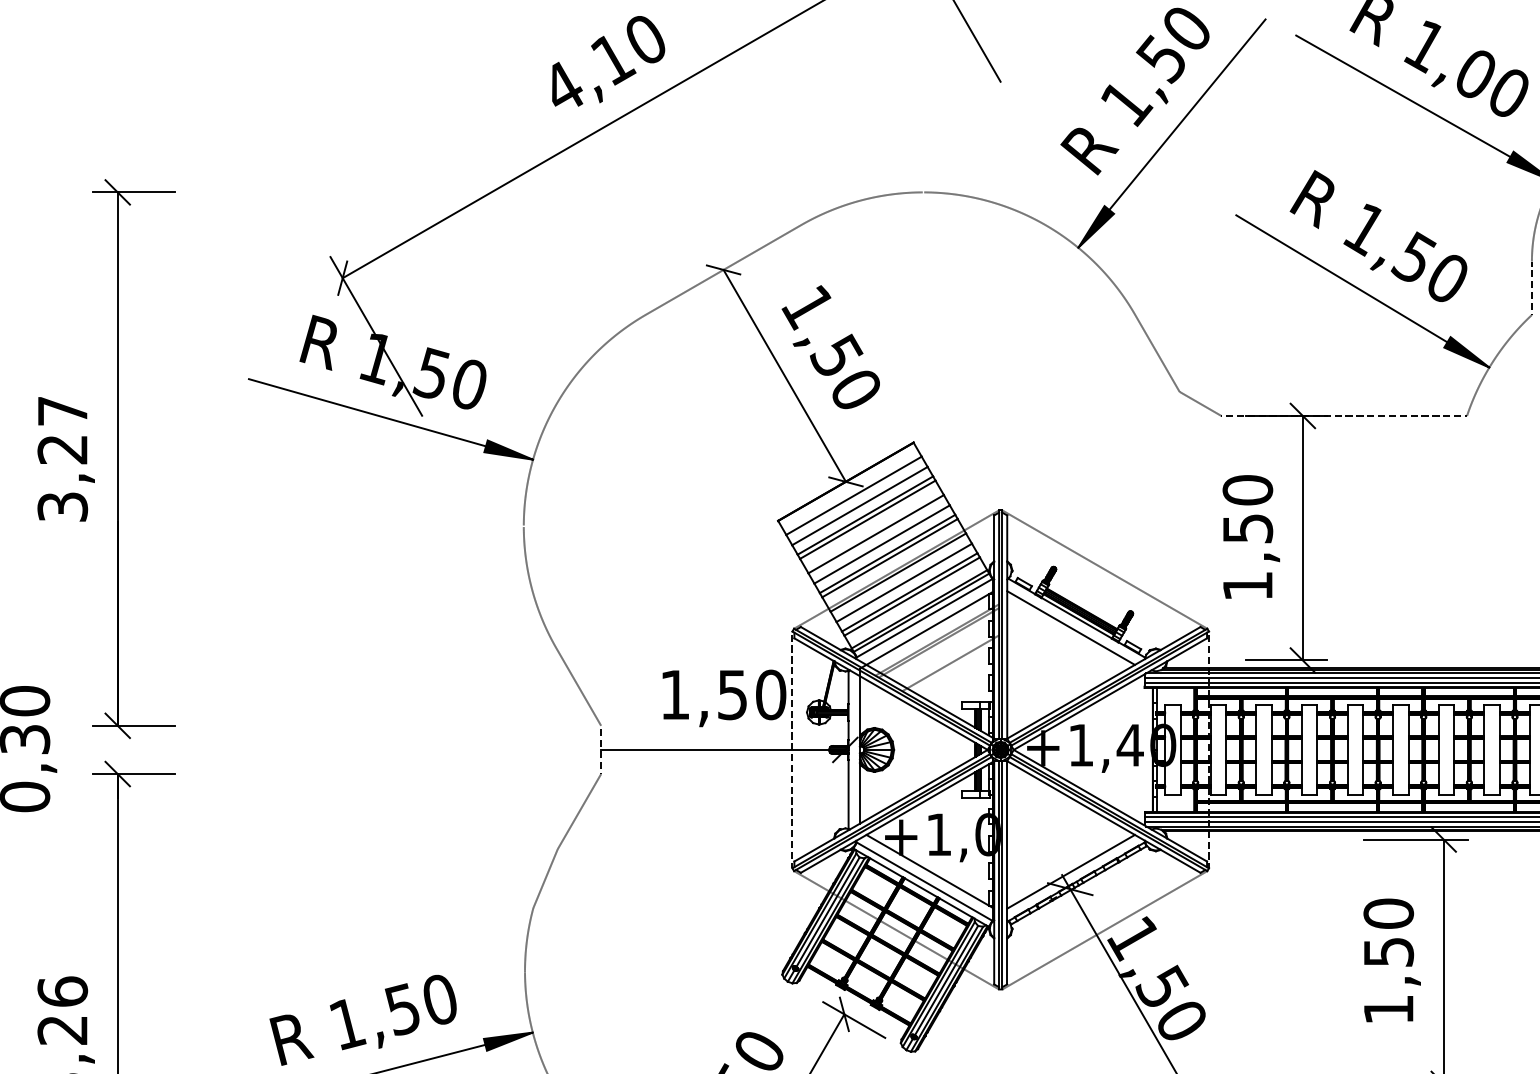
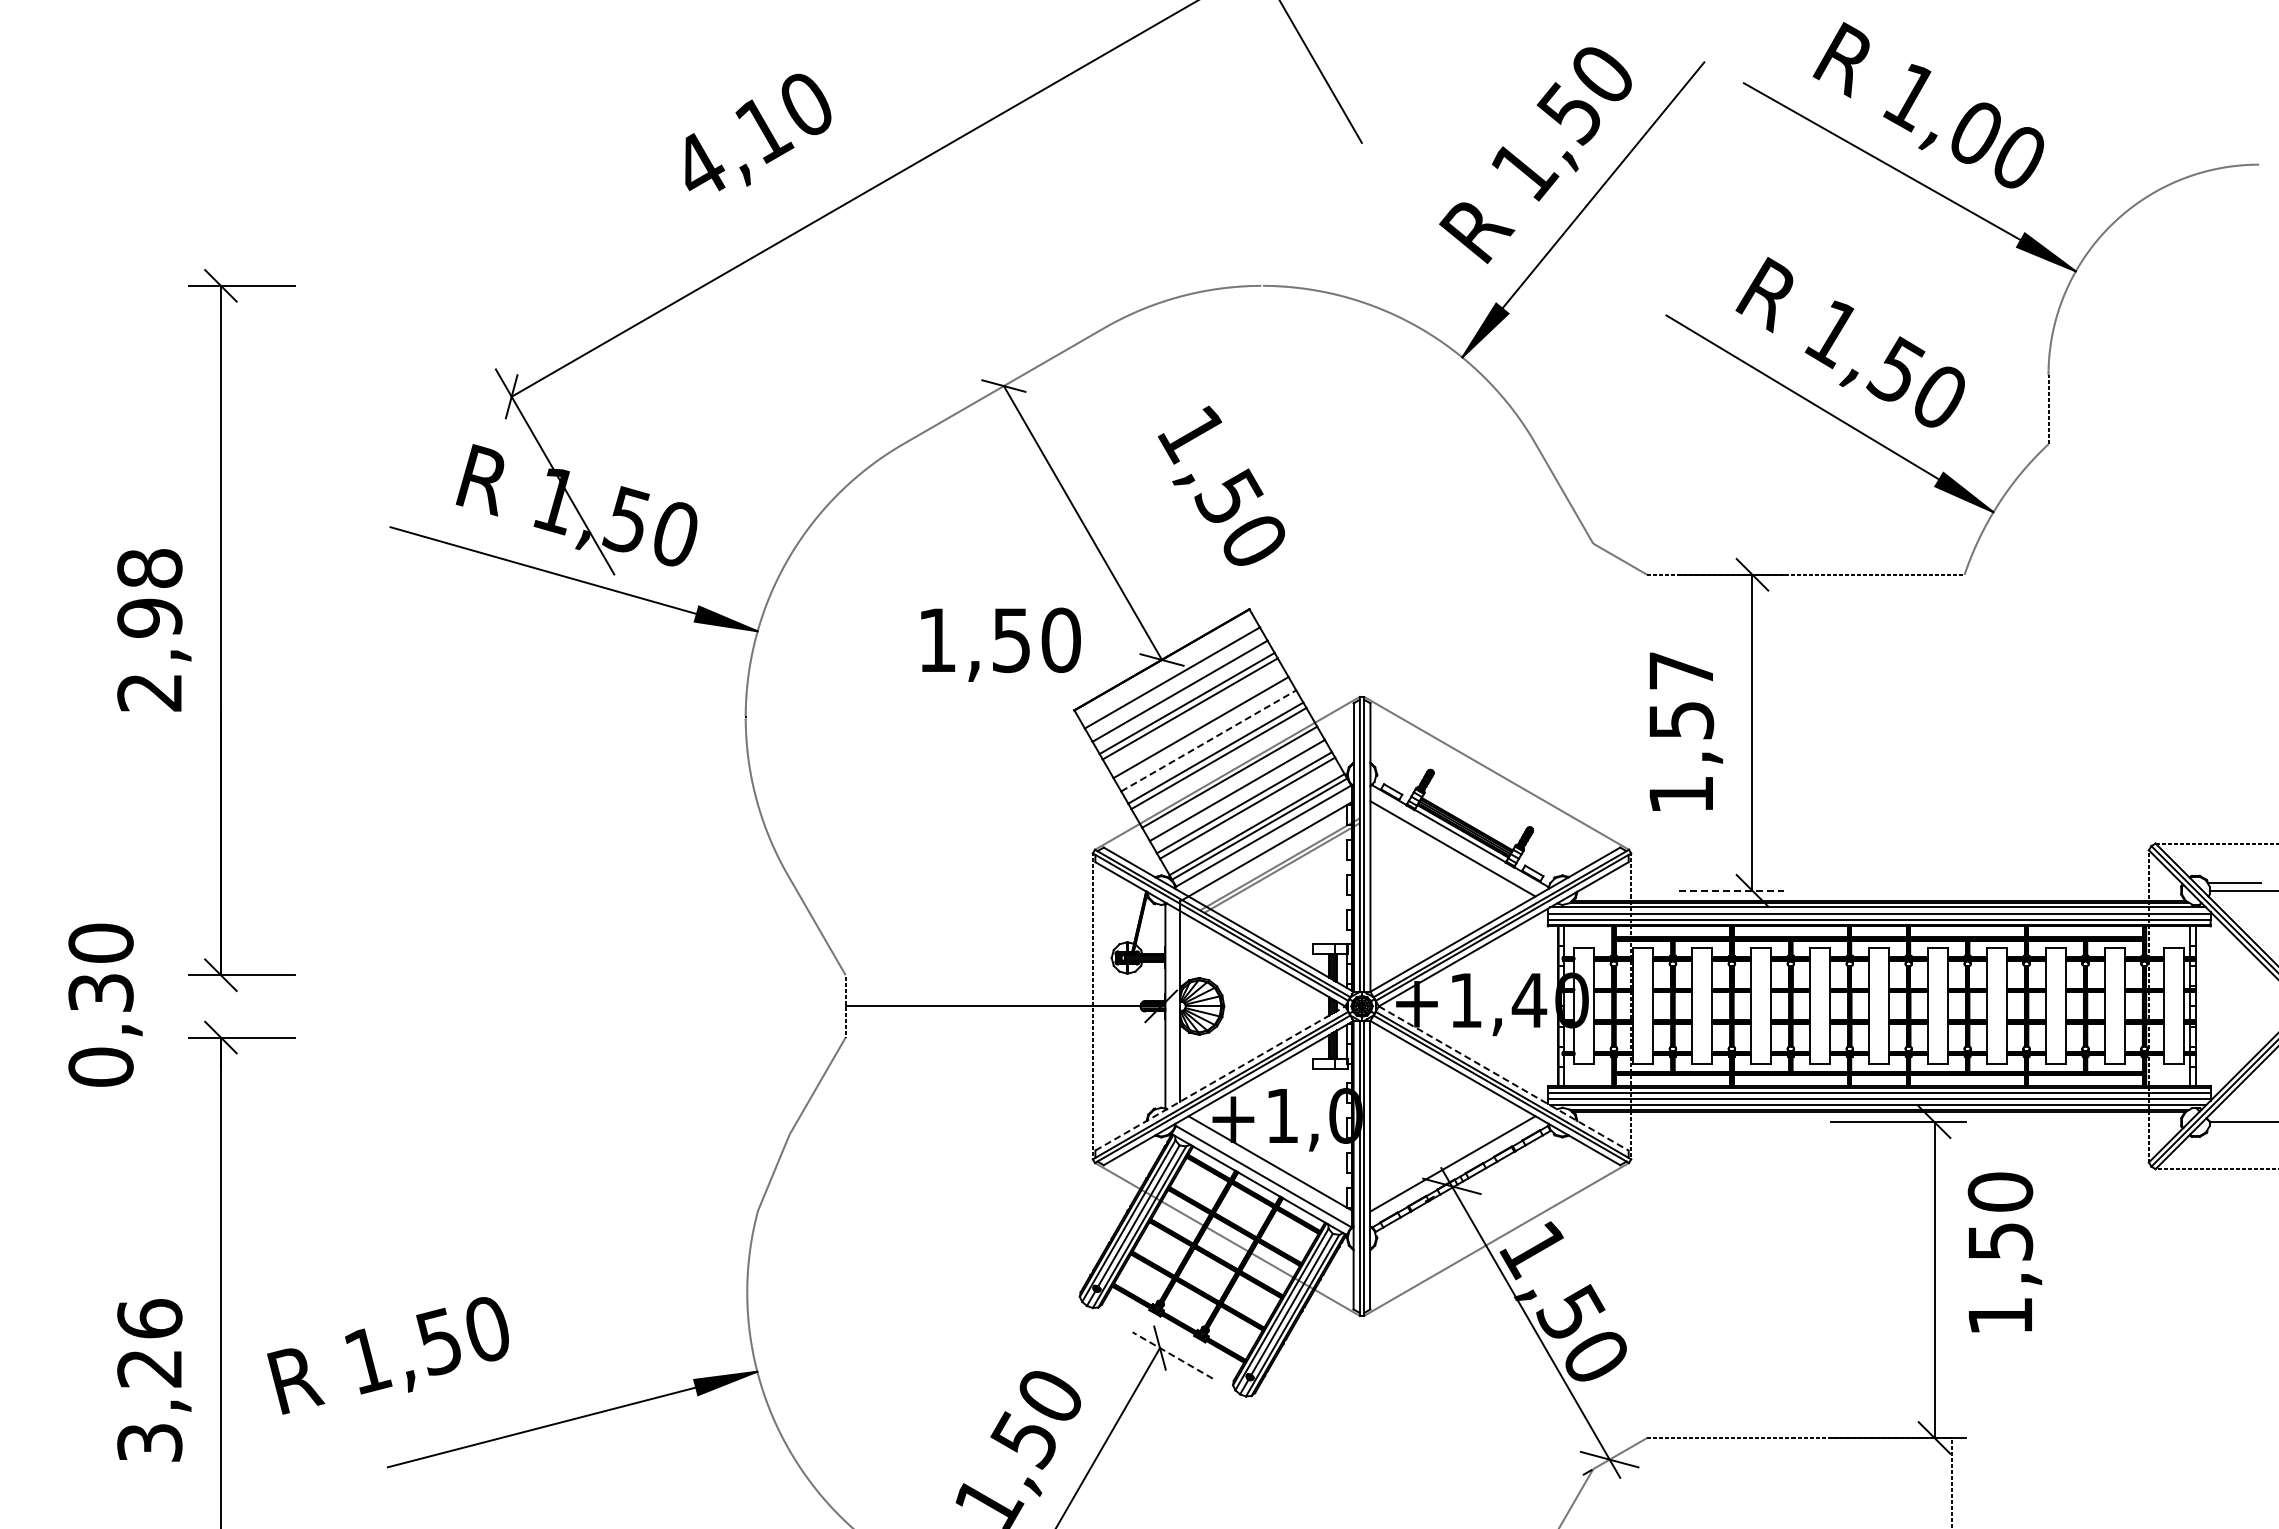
text: (608, 61) -> (758, 132), moved
text: (830, 346) -> (1220, 485), moved
text: (62, 459) -> (149, 630), 3,27 -> 2,98
text: (1247, 490) -> (1681, 670), 1,50 -> 1,57
line: (882, 544) -> (1209, 740), solid -> dashed
line: (1286, 660) -> (1731, 890), solid -> dashed
line: (950, 663) -> (1296, 894), removed
text: (724, 698) -> (1000, 644), moved
line: (891, 805) -> (1220, 1078), solid -> dashed
line: (1110, 805) -> (1504, 1078), solid -> dashed
text: (1391, 960) -> (2004, 1252), moved
text: (362, 1020) -> (387, 1355), moved
line: (854, 1020) -> (1172, 1355), solid -> dashed

